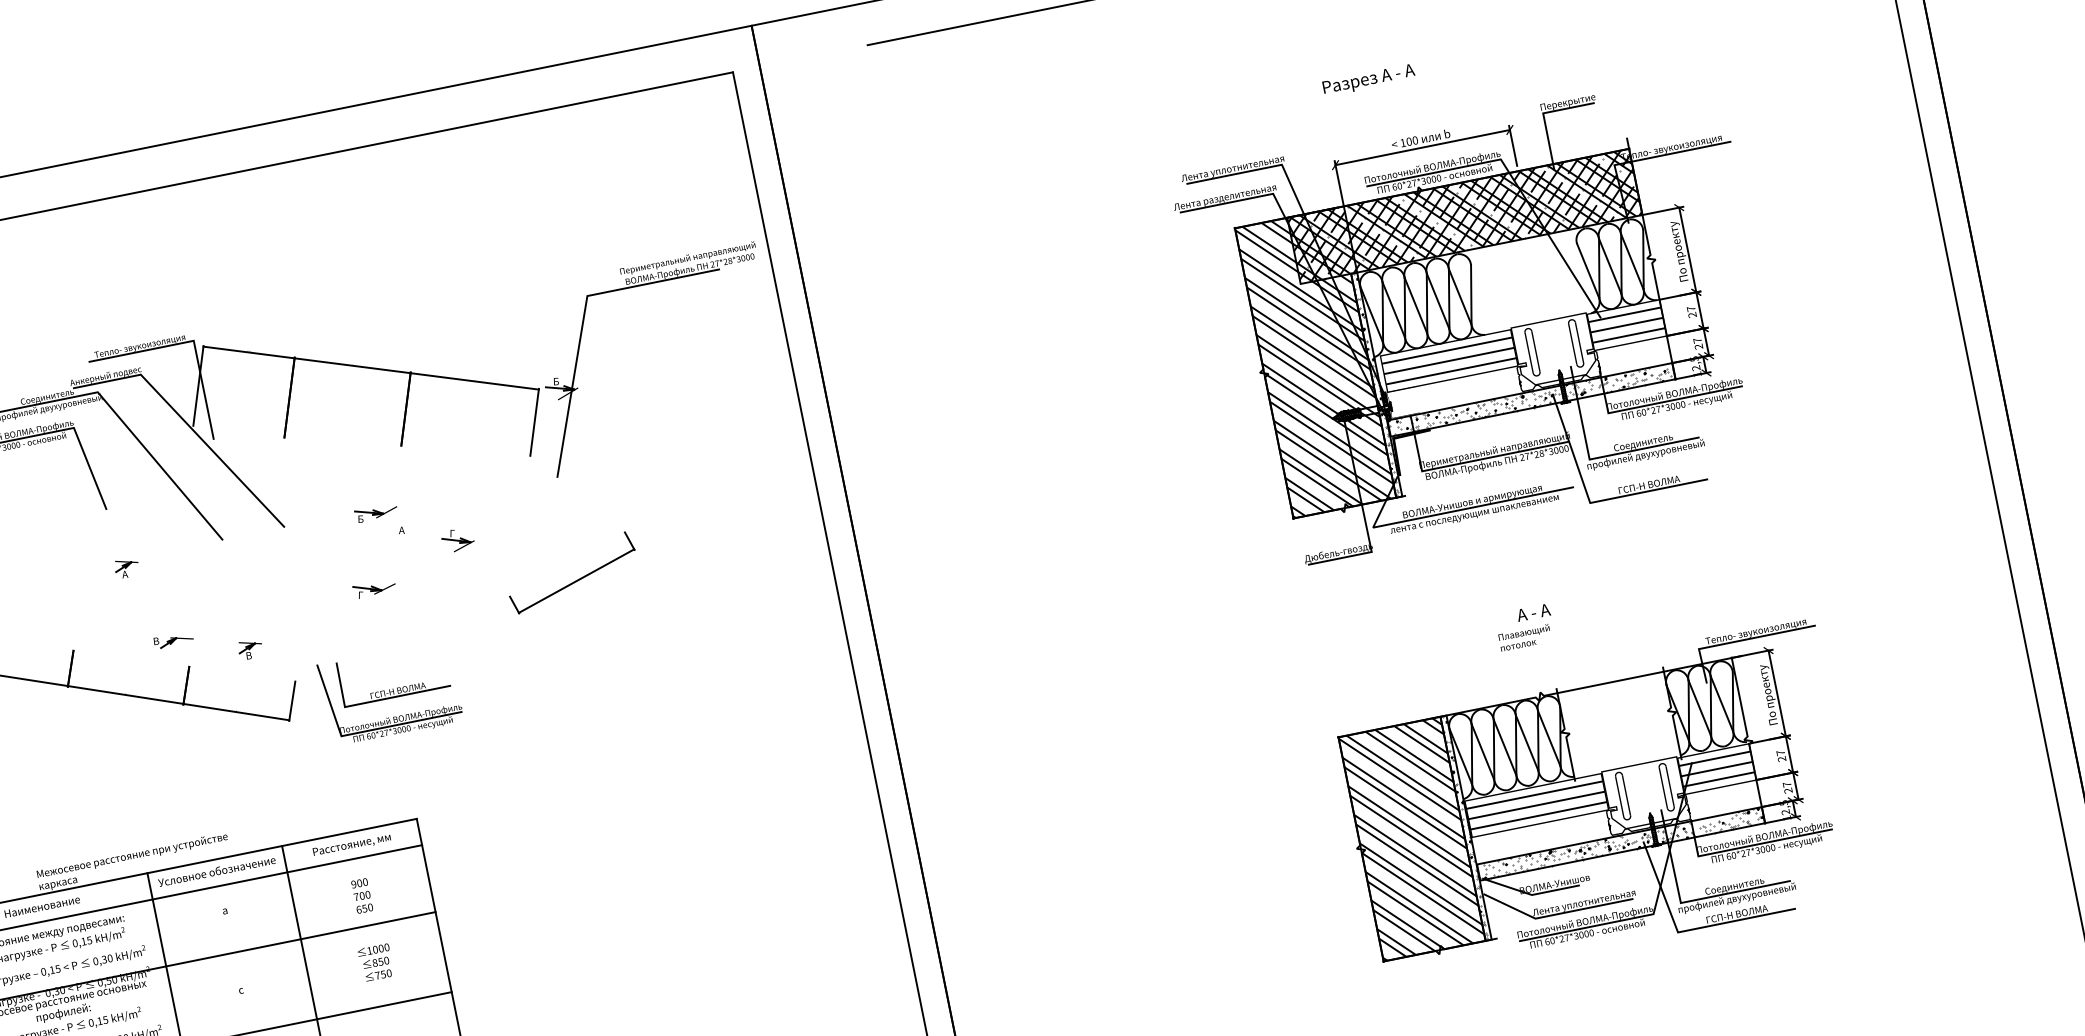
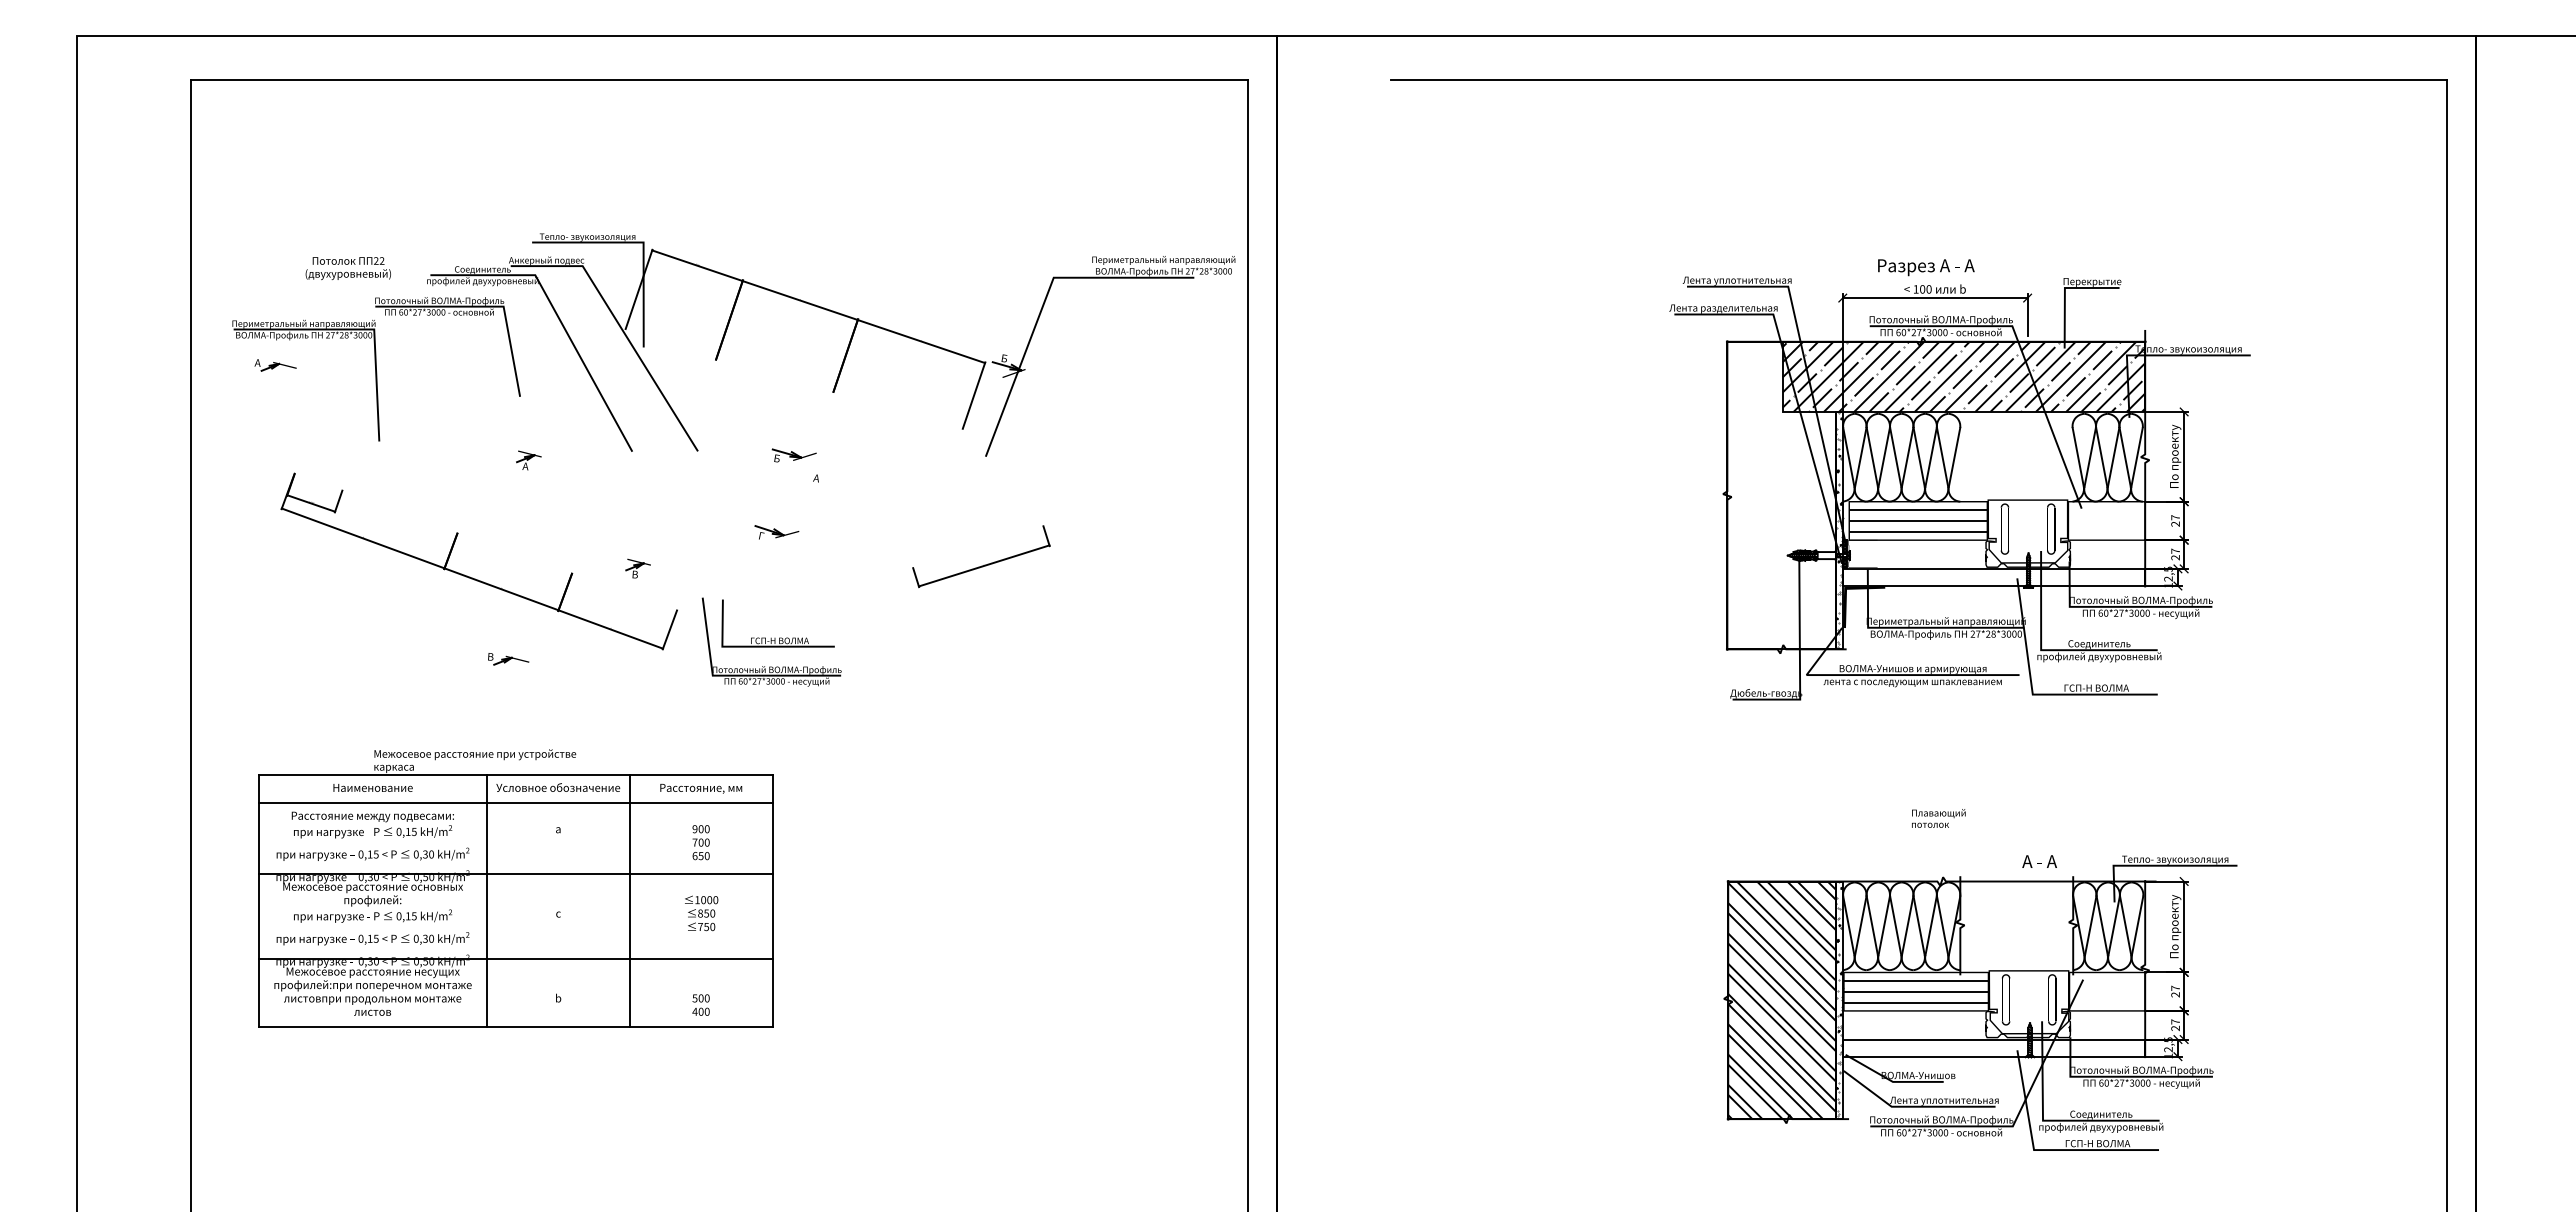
text: (1369, 80) -> (1926, 267), moved
hatch: (1626, 324) -> (2106, 520), removed
hatch: (1461, 333) -> (1936, 495), removed
hatch: (1530, 400) -> (1993, 577), removed
part: (457, 539) -> (871, 499), removed
text: (1533, 612) -> (2039, 861), moved
part: (173, 640) -> (508, 659), moved
hatch: (1717, 768) -> (2107, 991), removed
hatch: (1620, 843) -> (1993, 1047), removed

